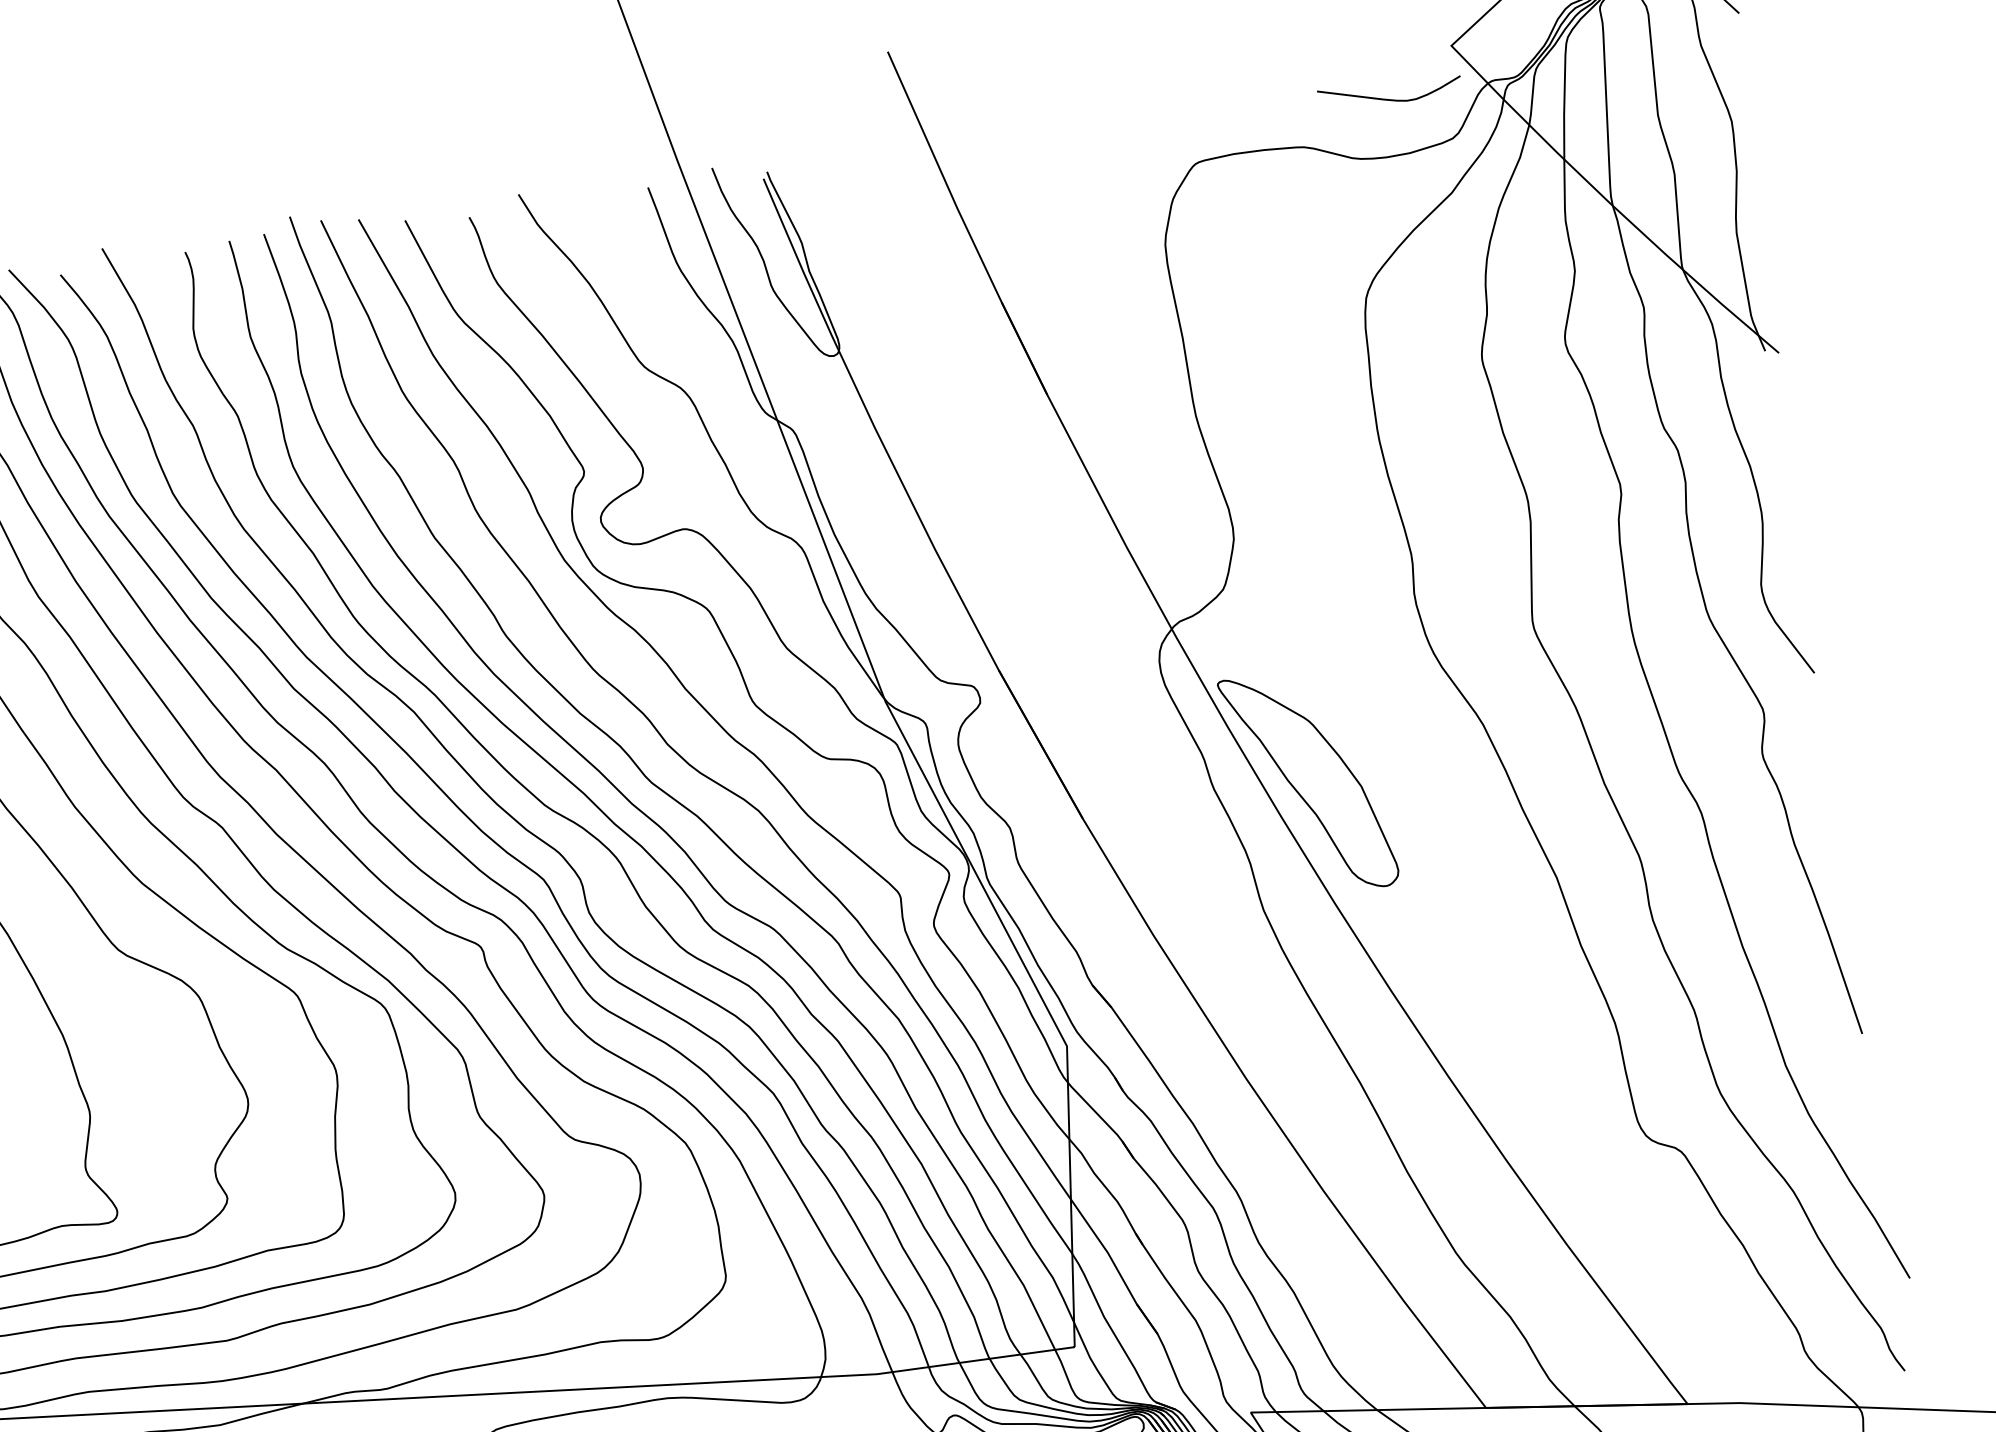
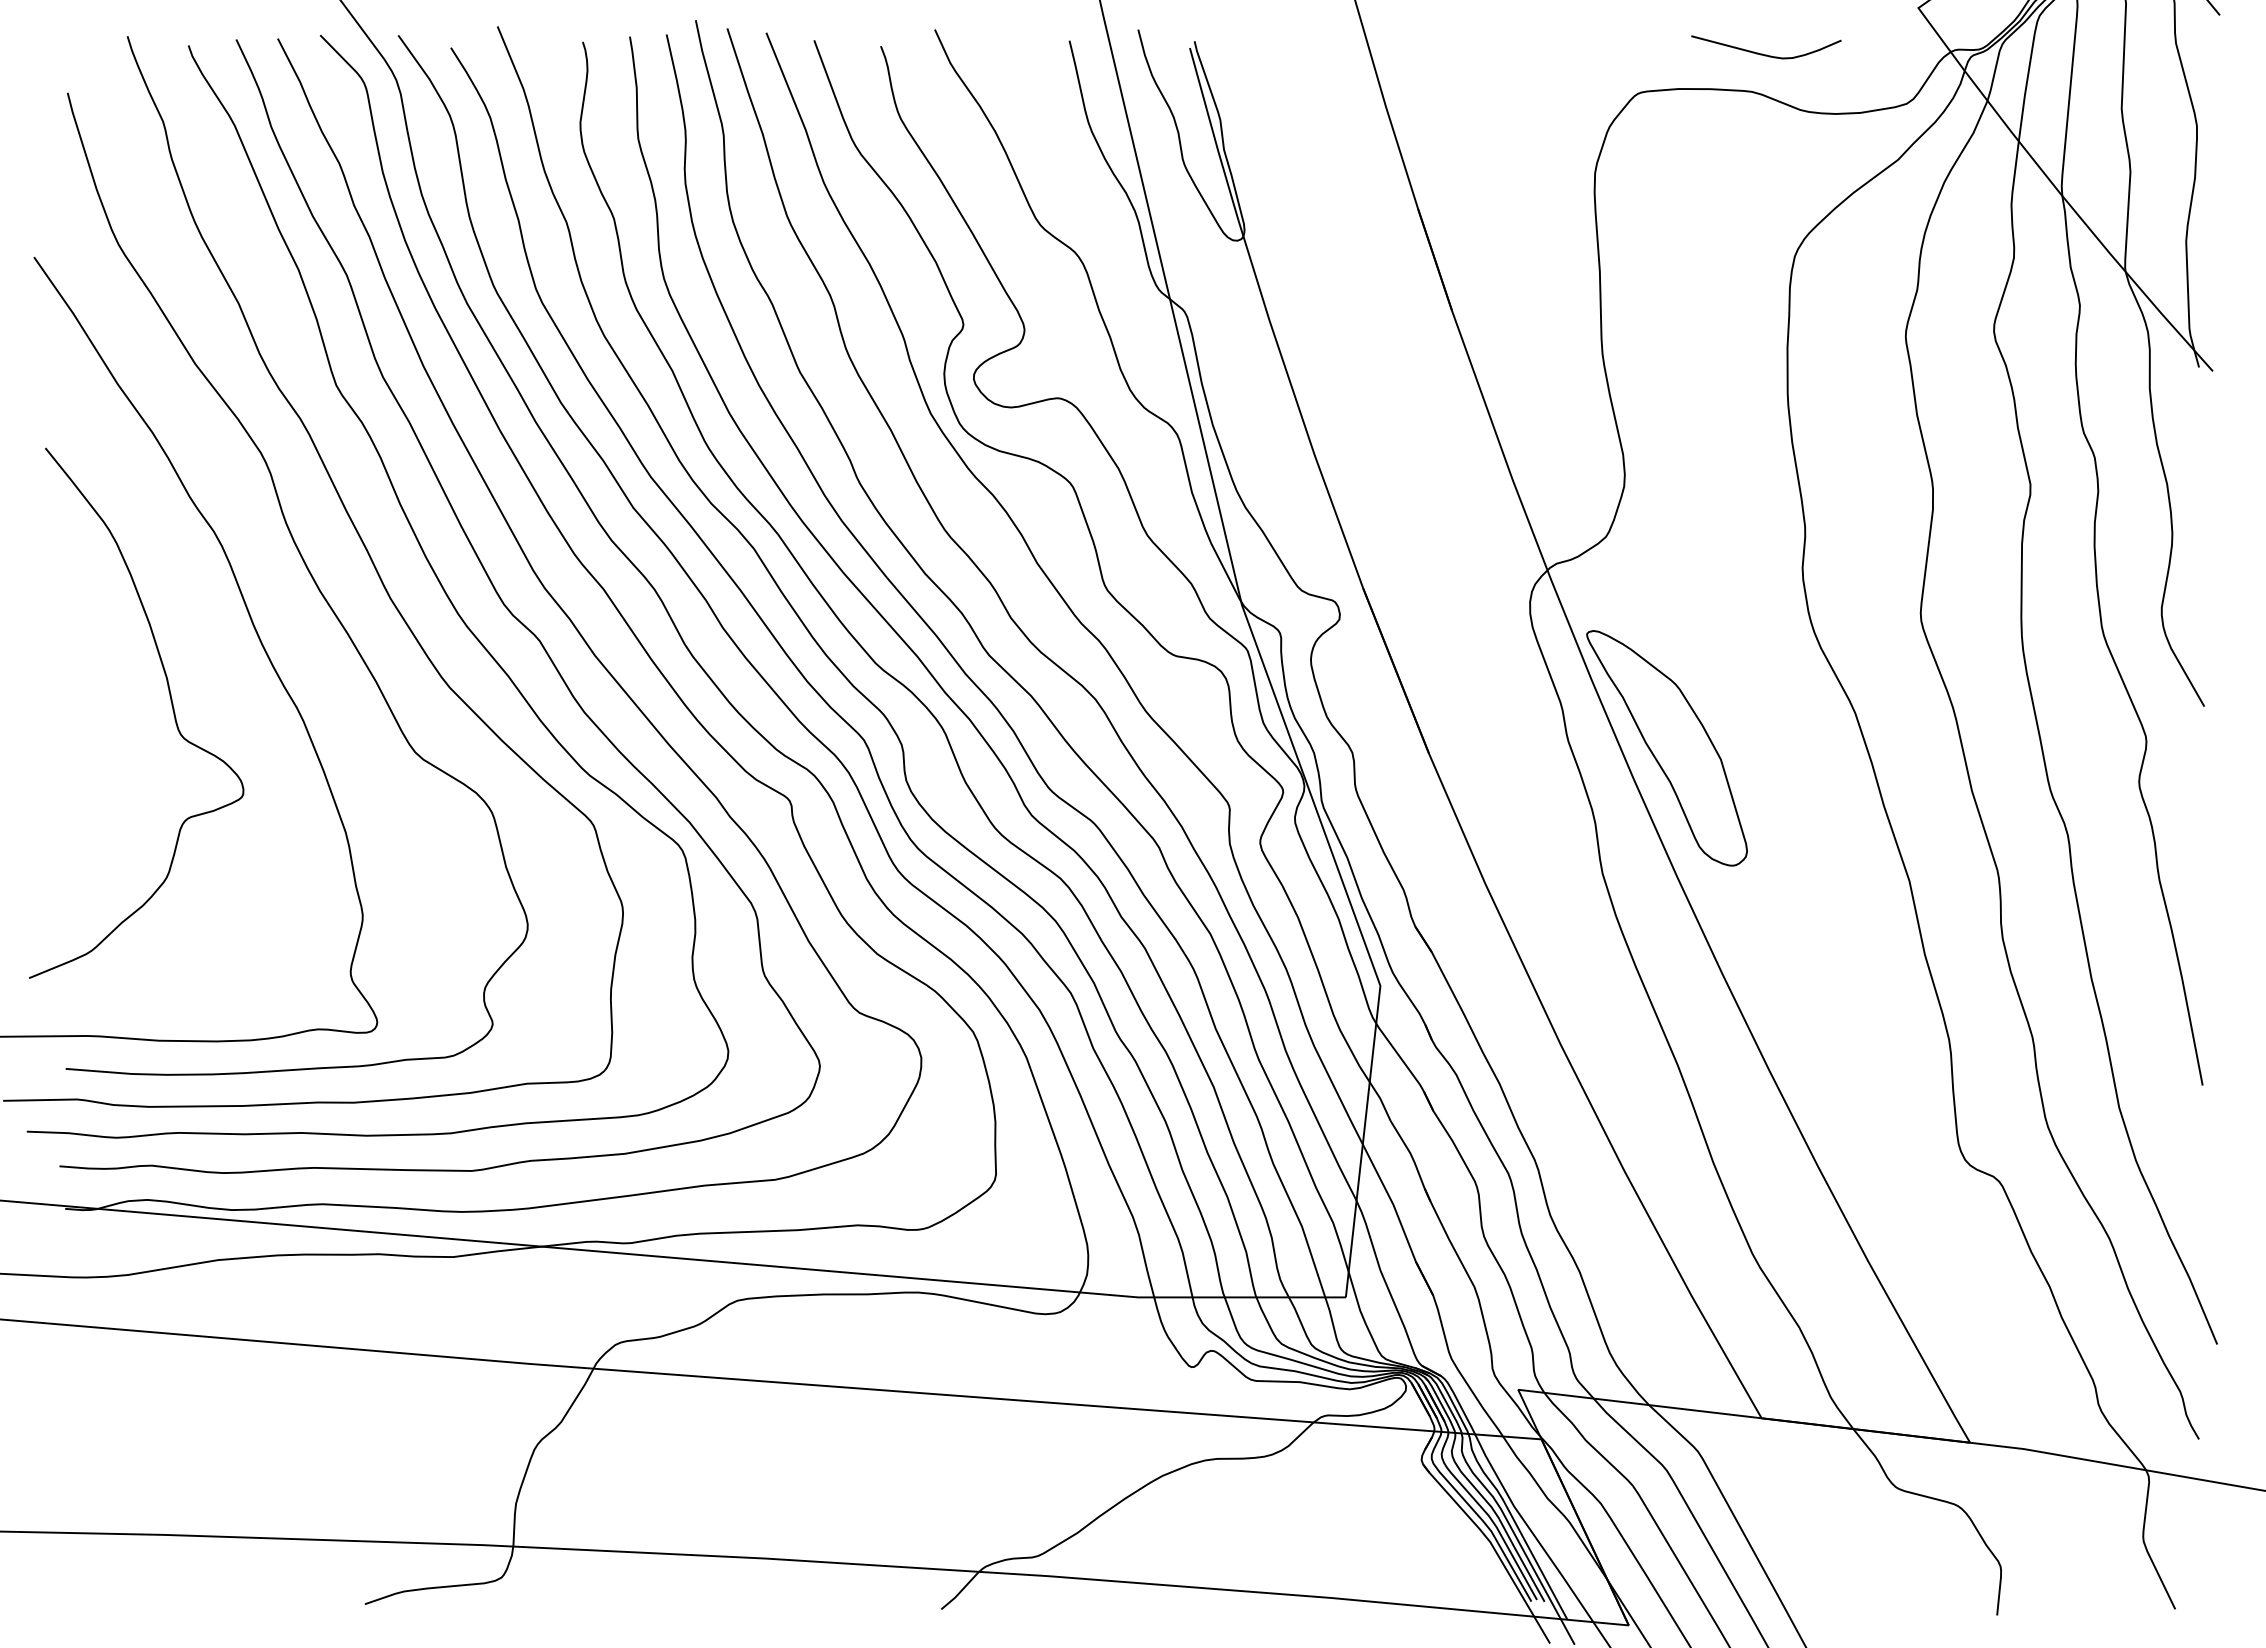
curve: (1390, 99) -> (1766, 54), moved

